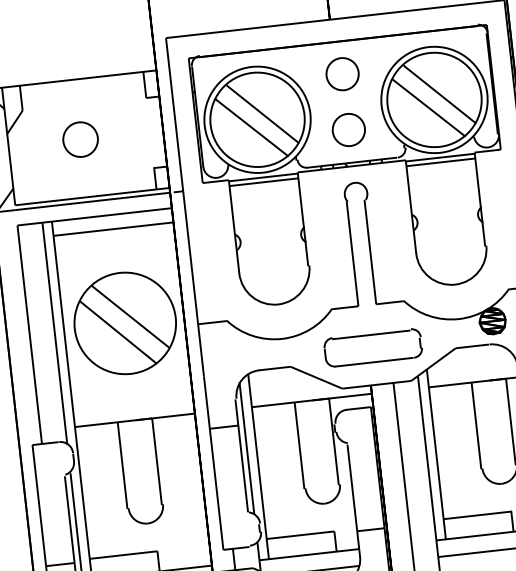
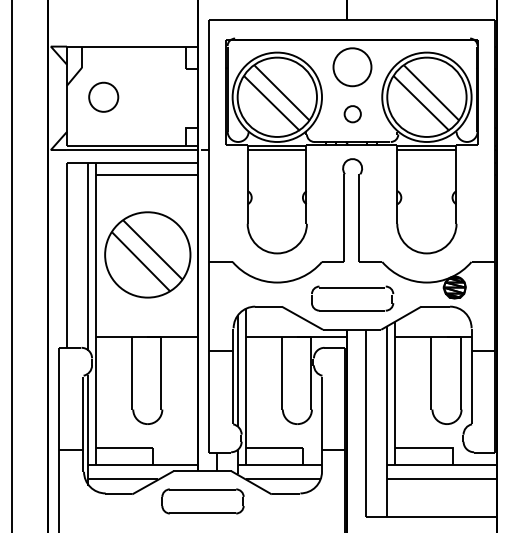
part: (342, 73) -> (352, 66), size x1.4
part: (348, 128) -> (352, 113), size x0.6
part: (80, 138) -> (103, 96), moved

